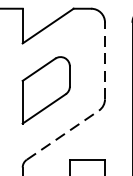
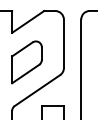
line: (104, 60) -> (63, 43), dashed -> solid
line: (62, 135) -> (37, 90), dashed -> solid

